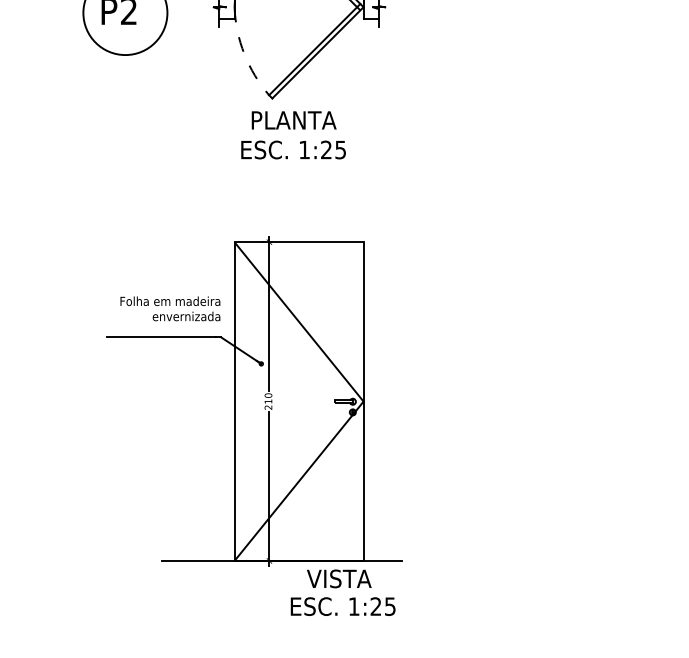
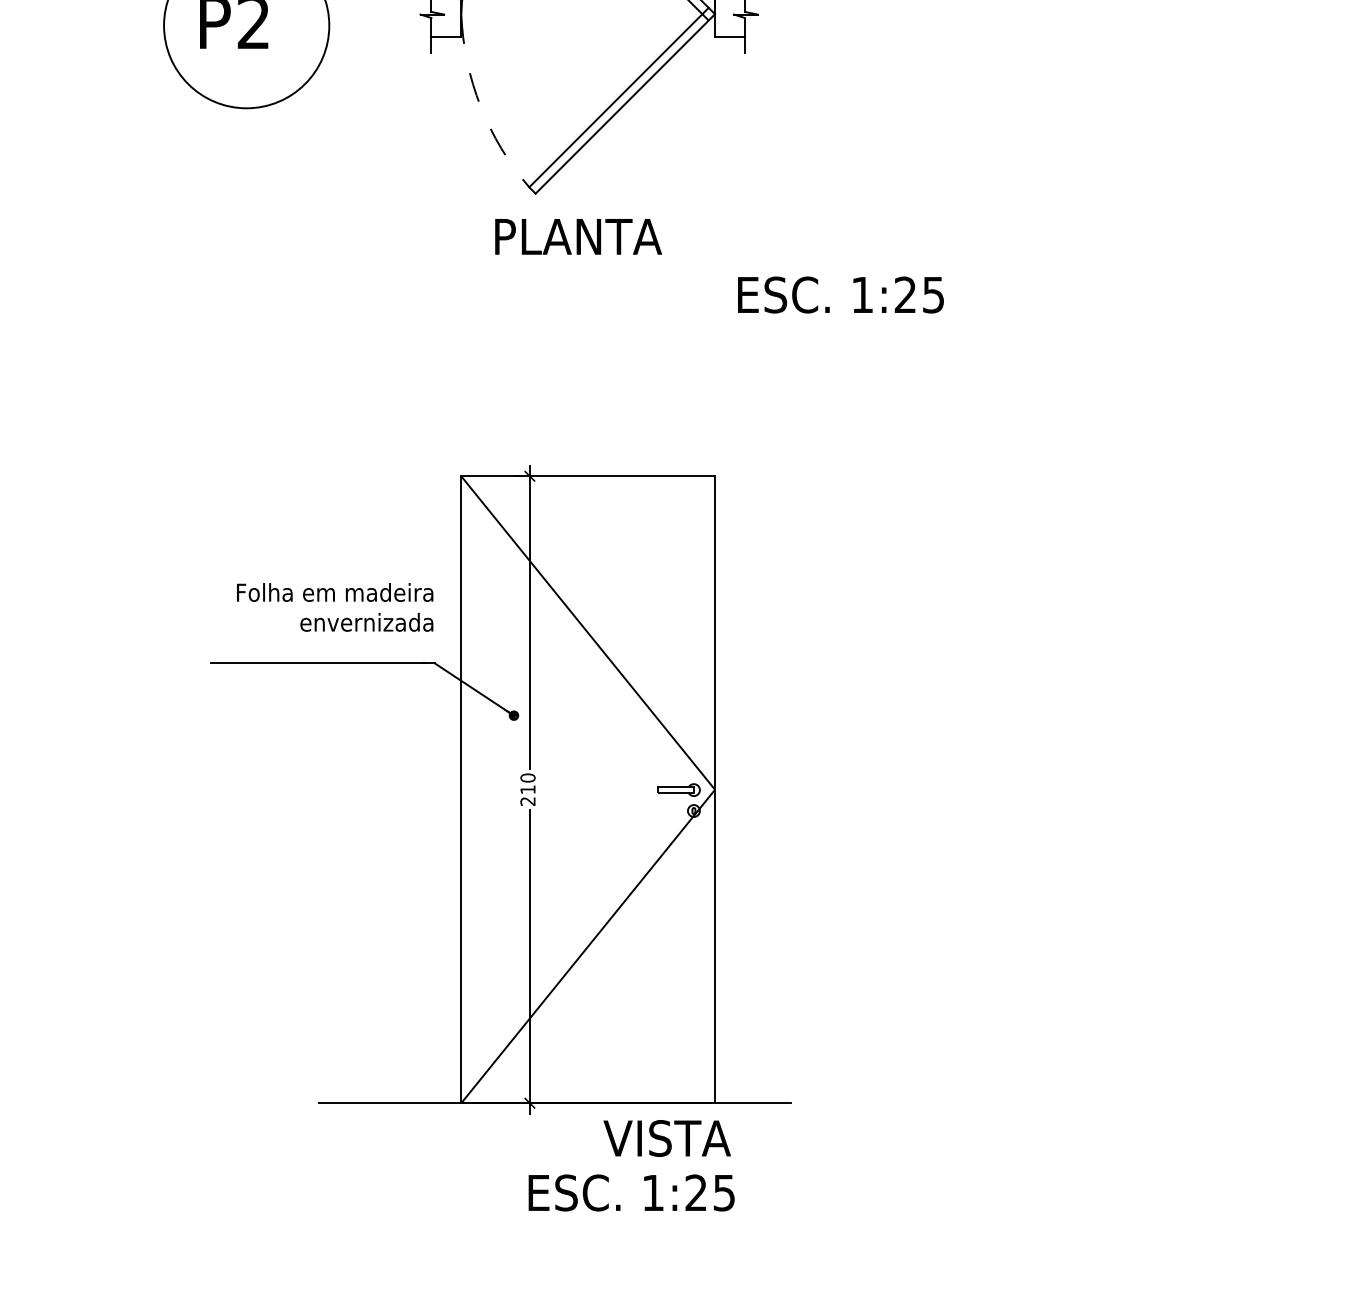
text: (293, 149) -> (840, 294), moved
text: (342, 606) -> (630, 1192), moved

